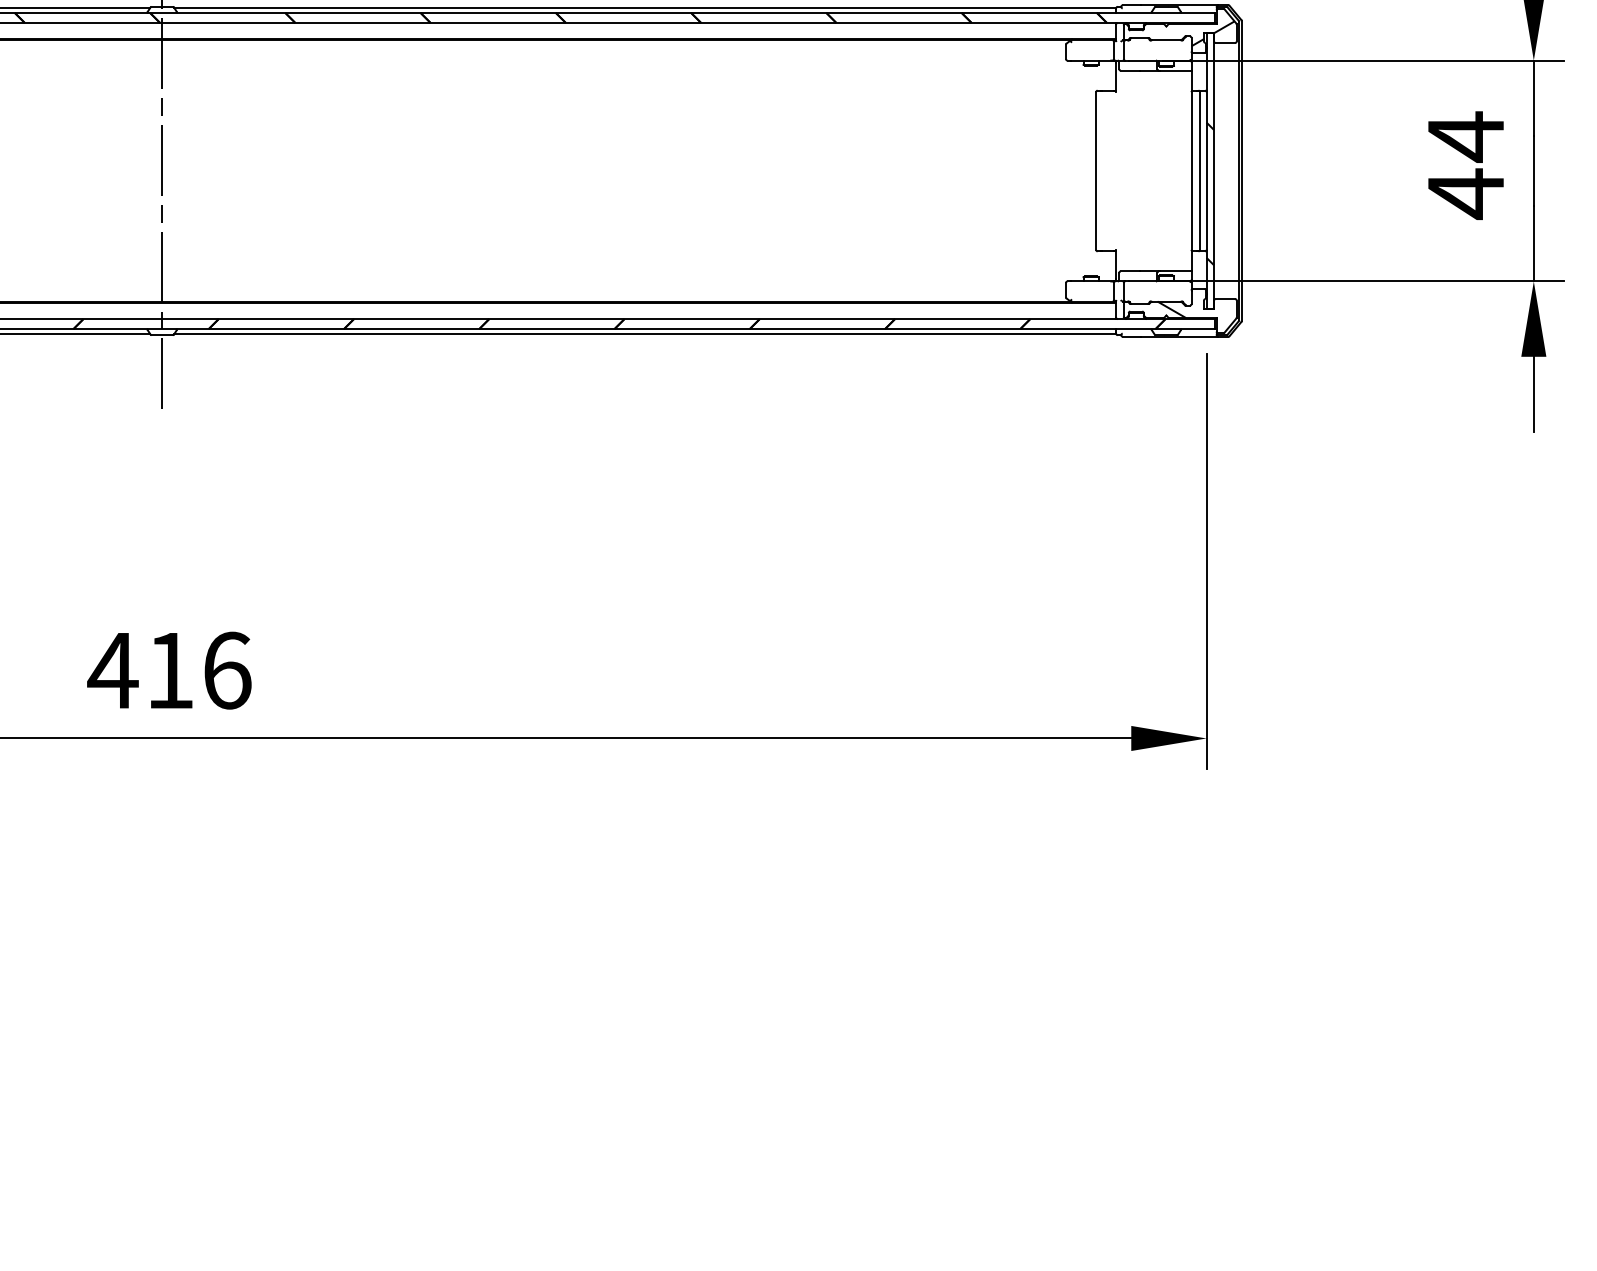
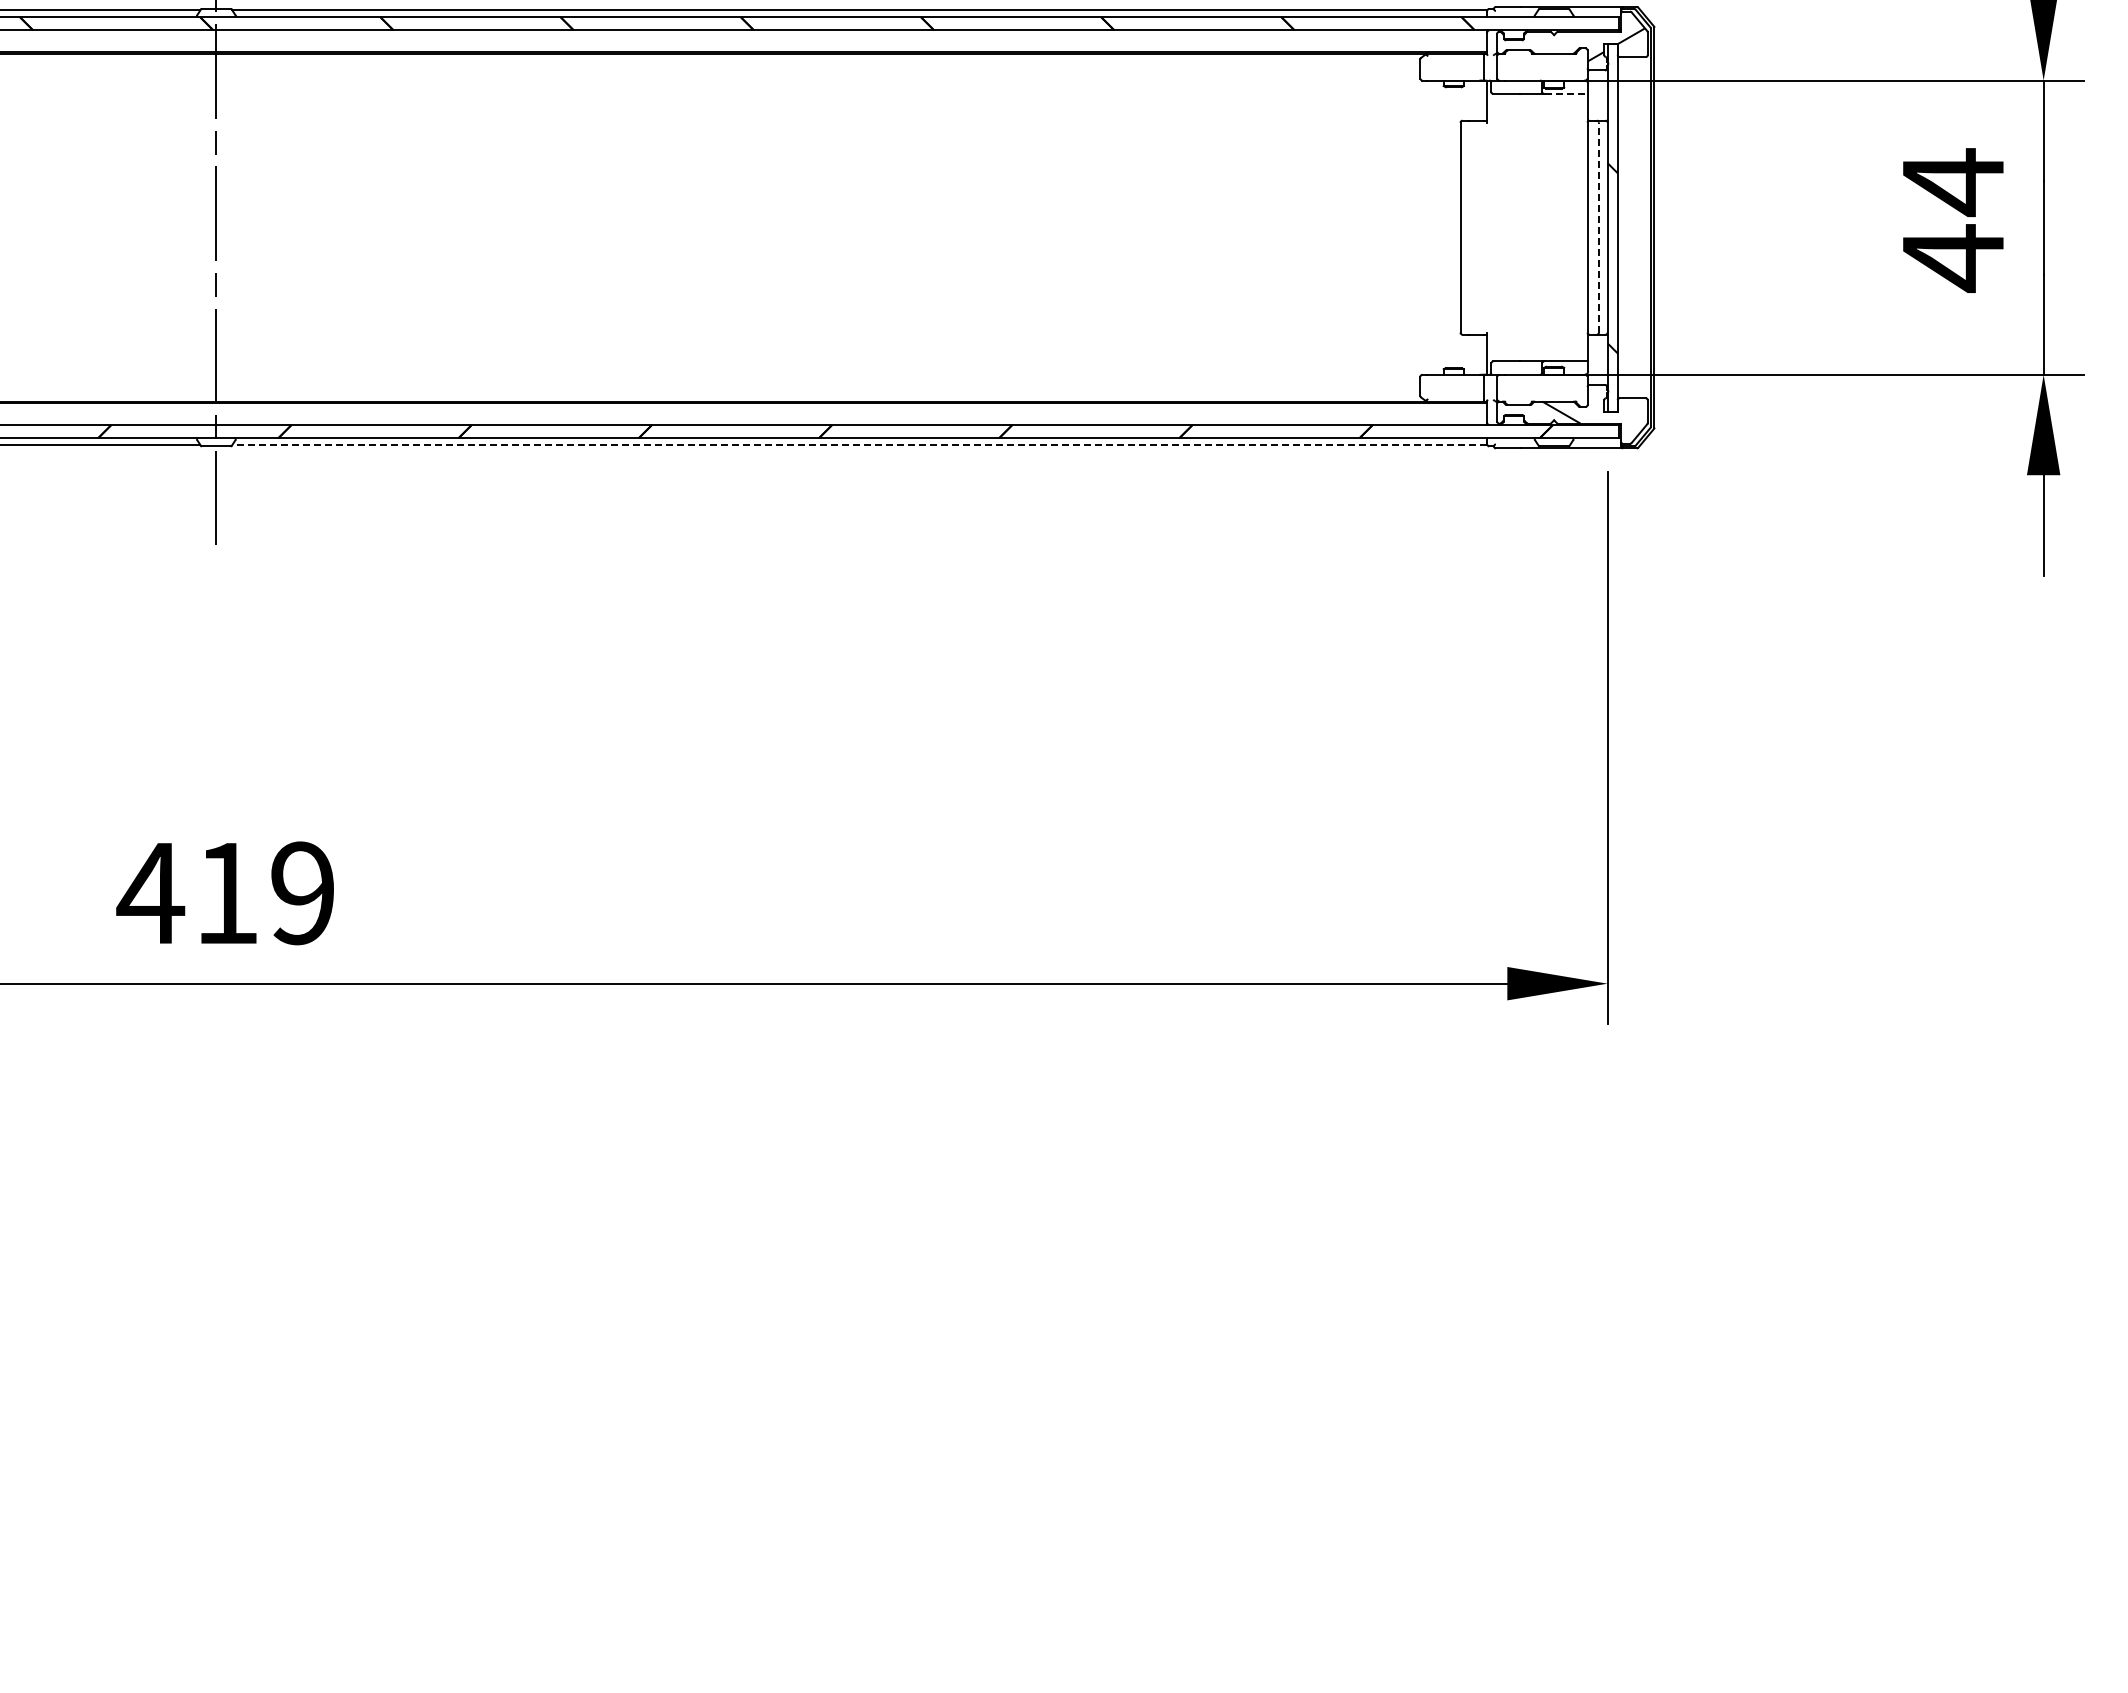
line: (1176, 70) -> (1567, 93), solid -> dashed
line: (1199, 170) -> (1598, 227), solid -> dashed
line: (645, 334) -> (859, 445), solid -> dashed
text: (227, 670) -> (303, 893), 416 -> 419

